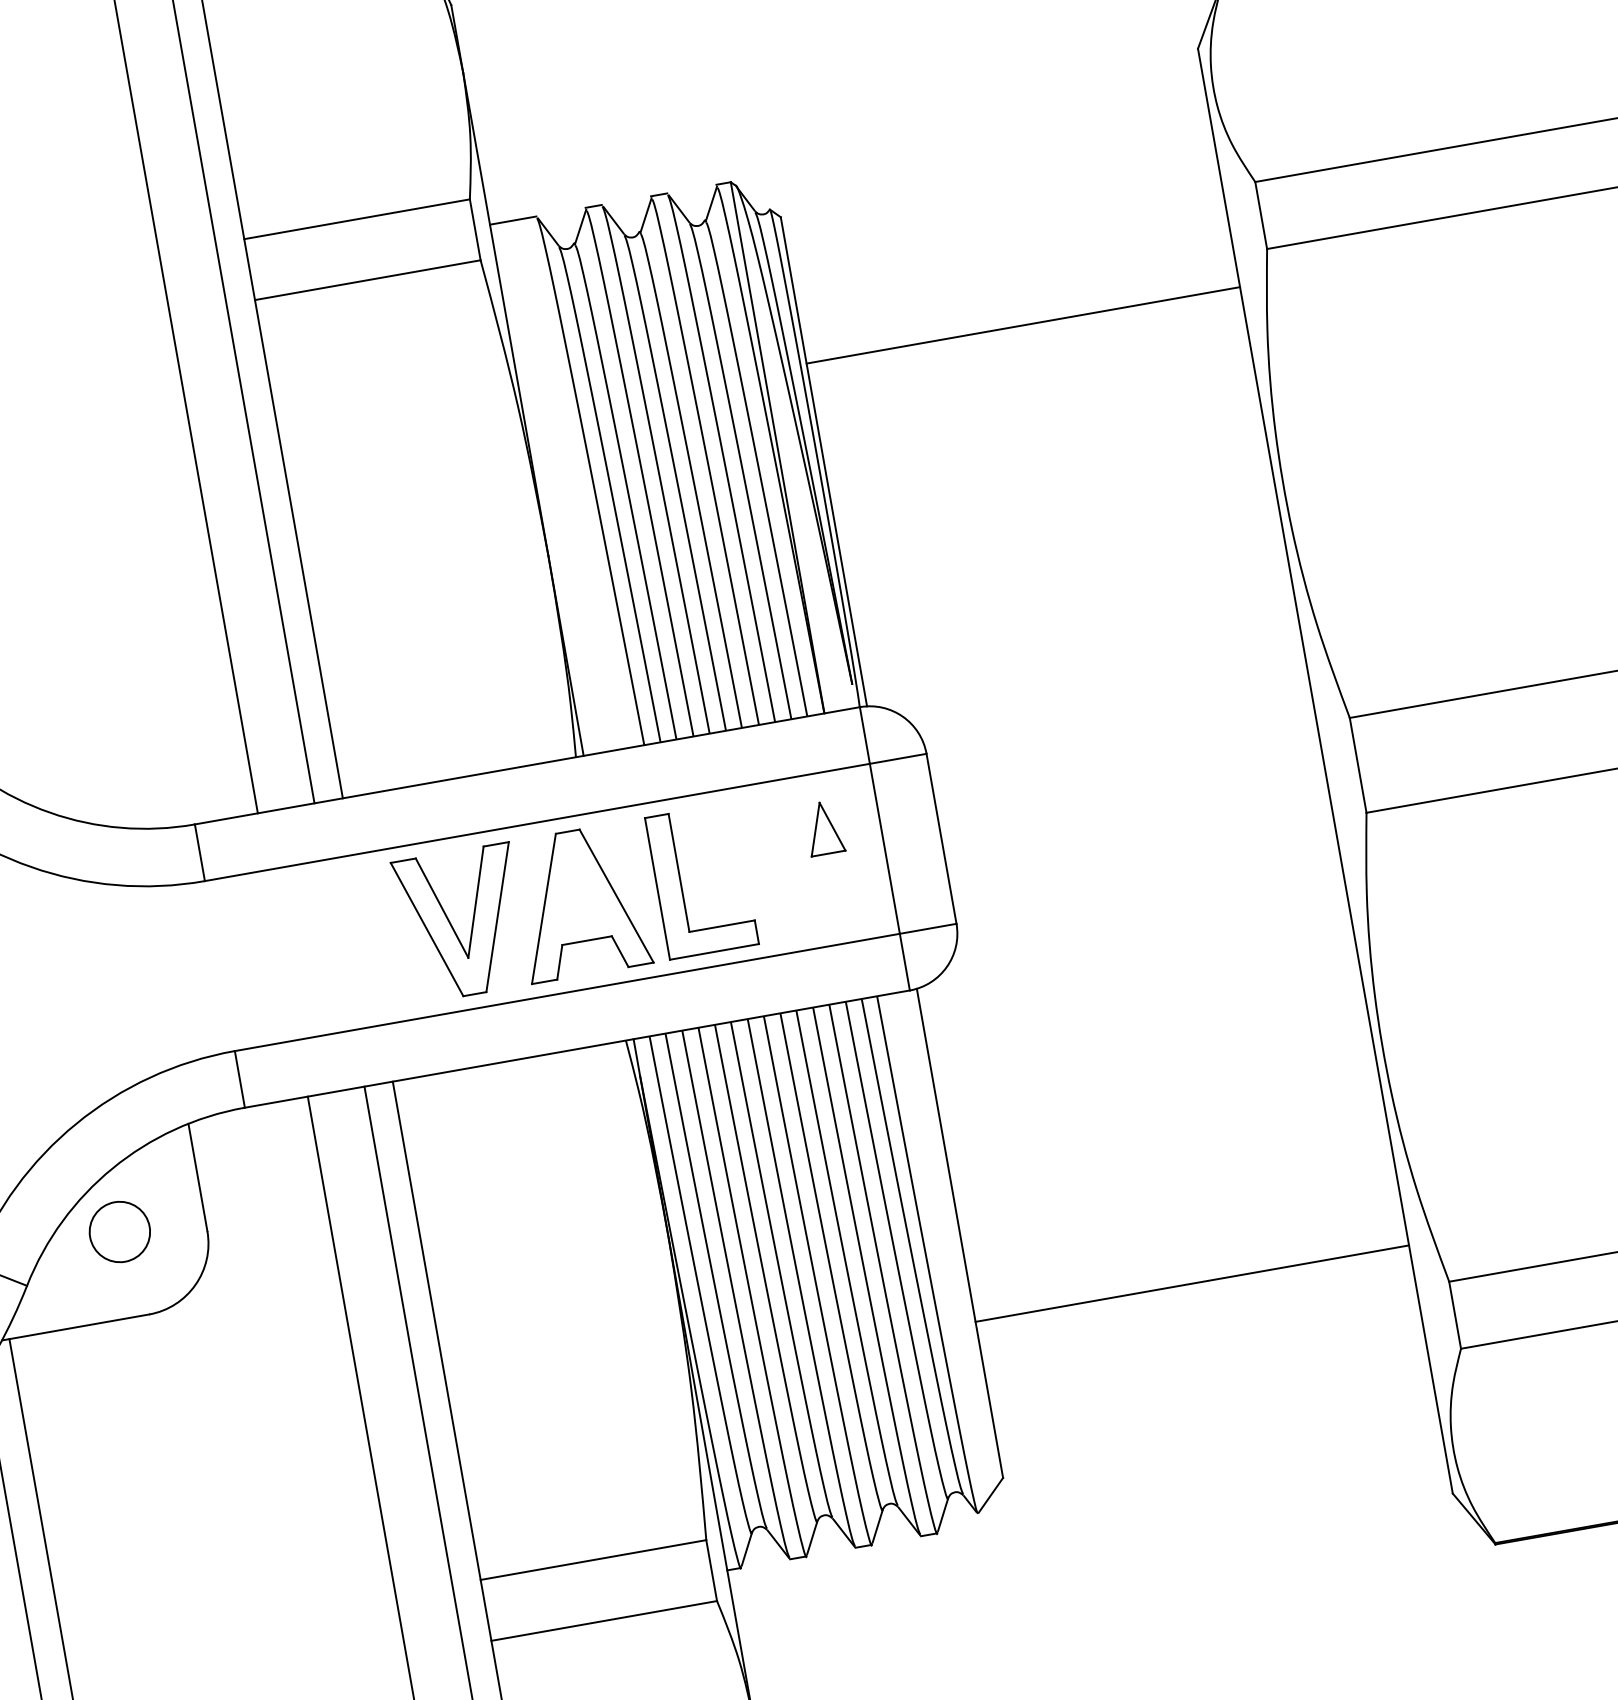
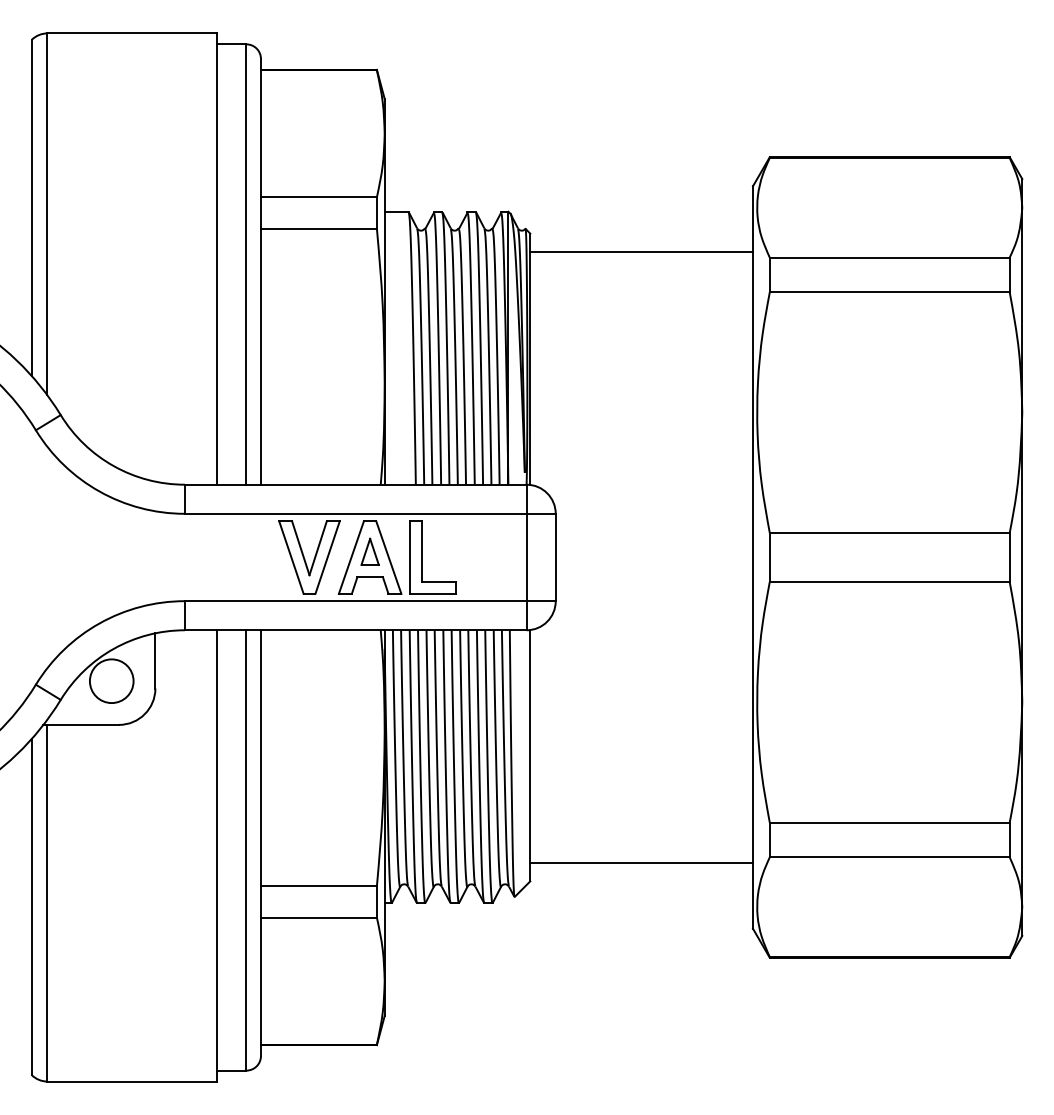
line: (1022, 324) -> (641, 251), moved
part: (822, 827) -> (369, 551), moved
circle: (119, 1232) -> (111, 681), size x1.43
line: (1192, 1284) -> (641, 863), moved

